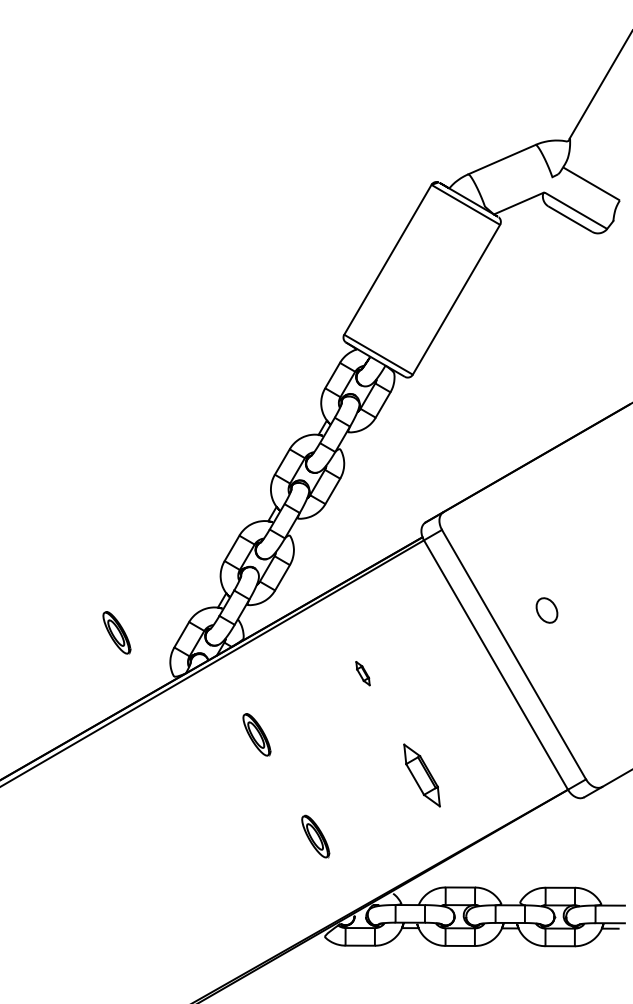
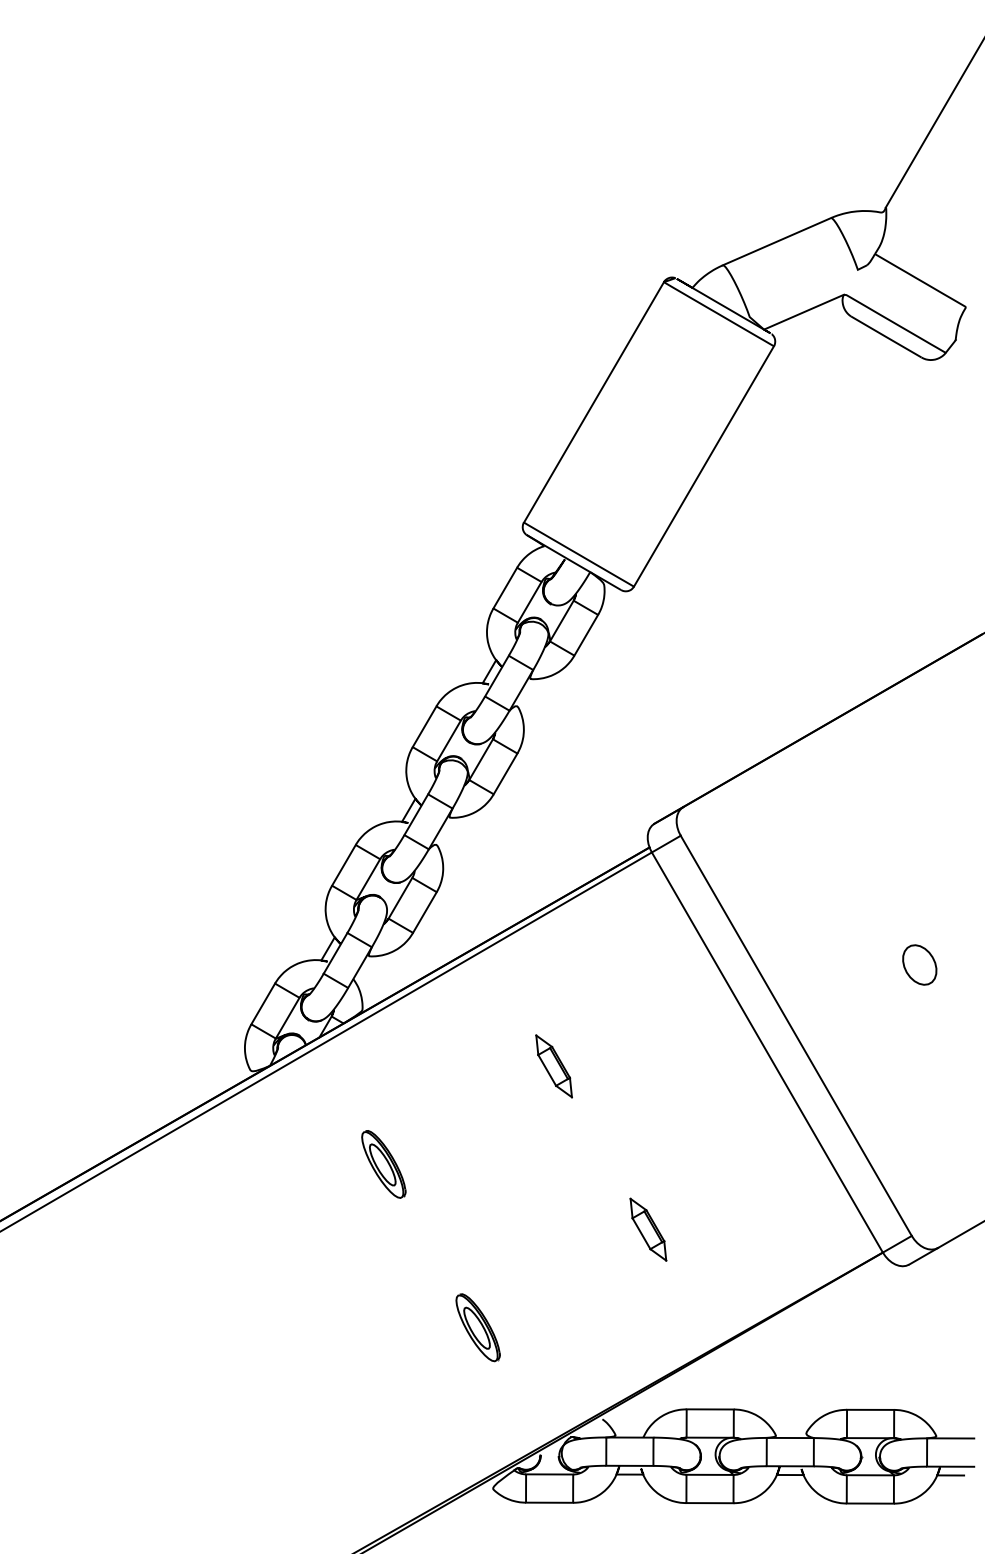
part: (546, 610) -> (918, 964), moved
part: (116, 632) -> (158, 1000), removed
part: (362, 673) -> (553, 1066), size x1.67
part: (421, 775) -> (647, 1229), size x0.62

